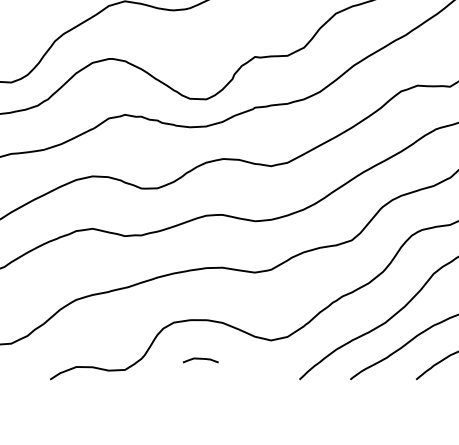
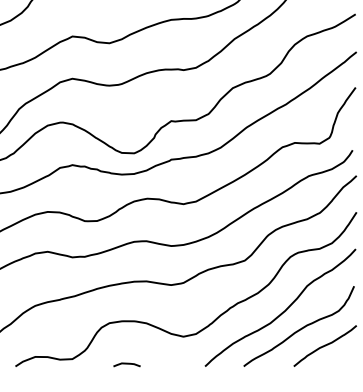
curve: (200, 359) -> (126, 364), moved

